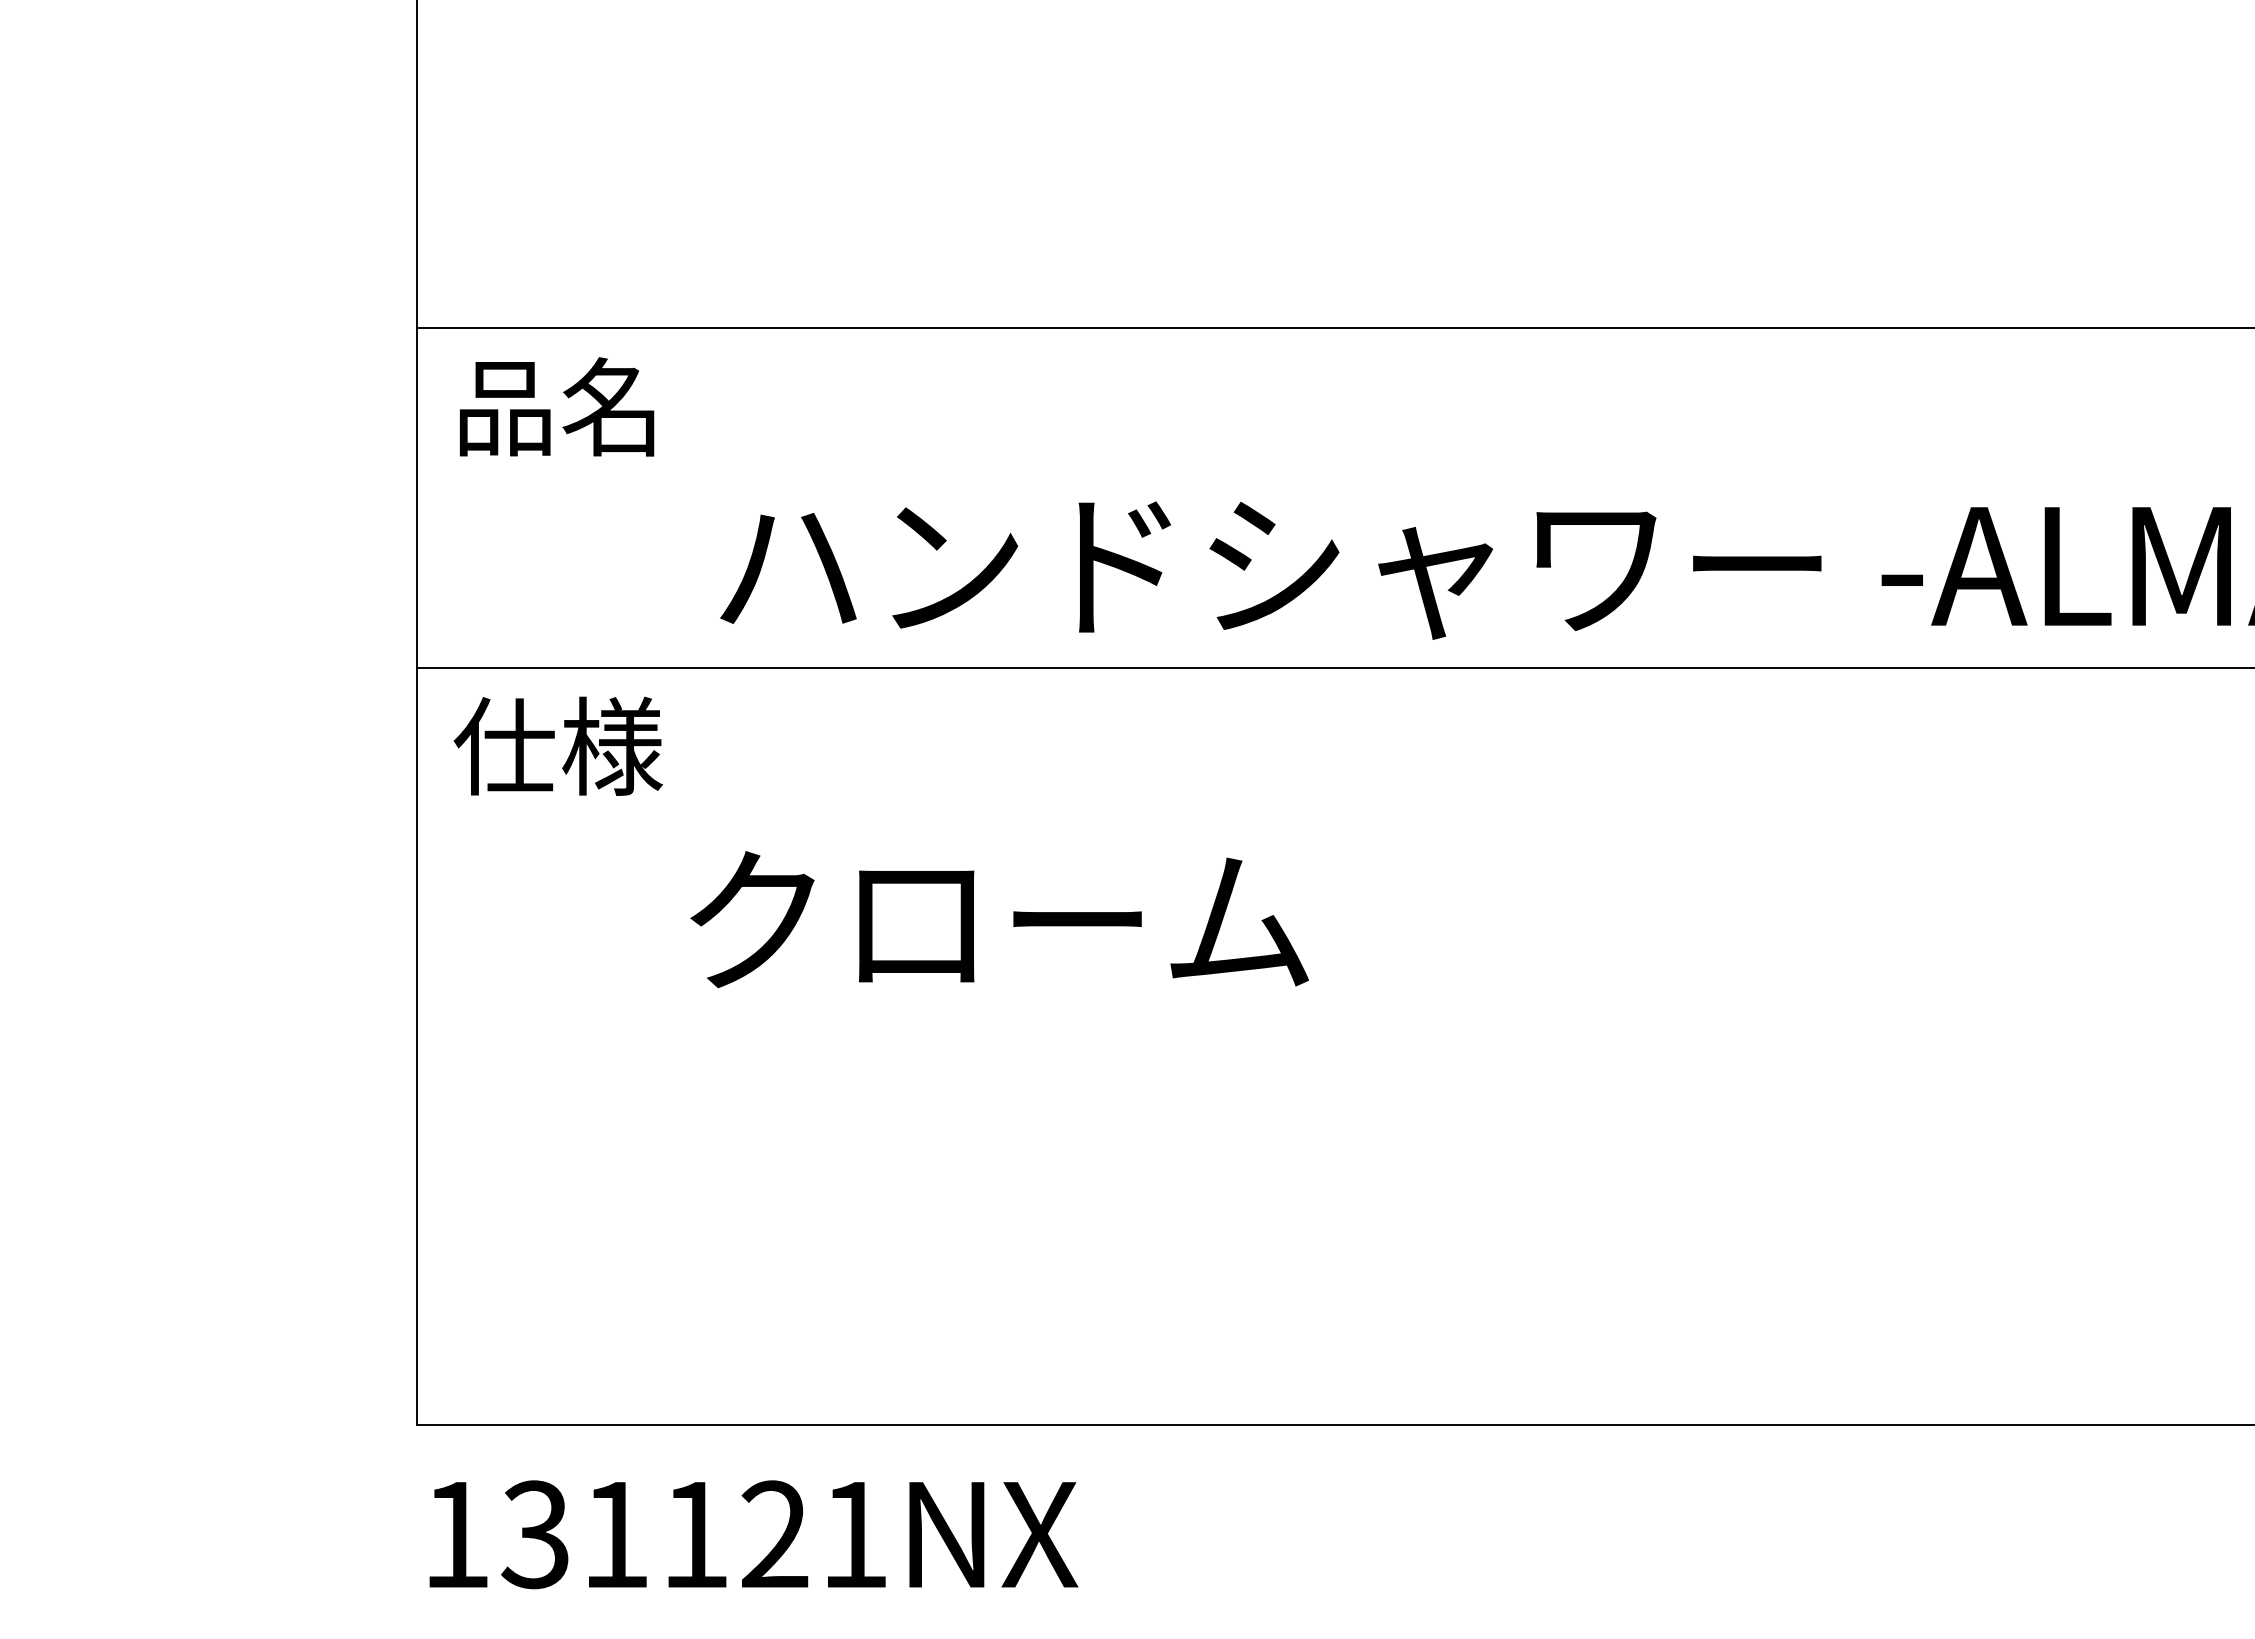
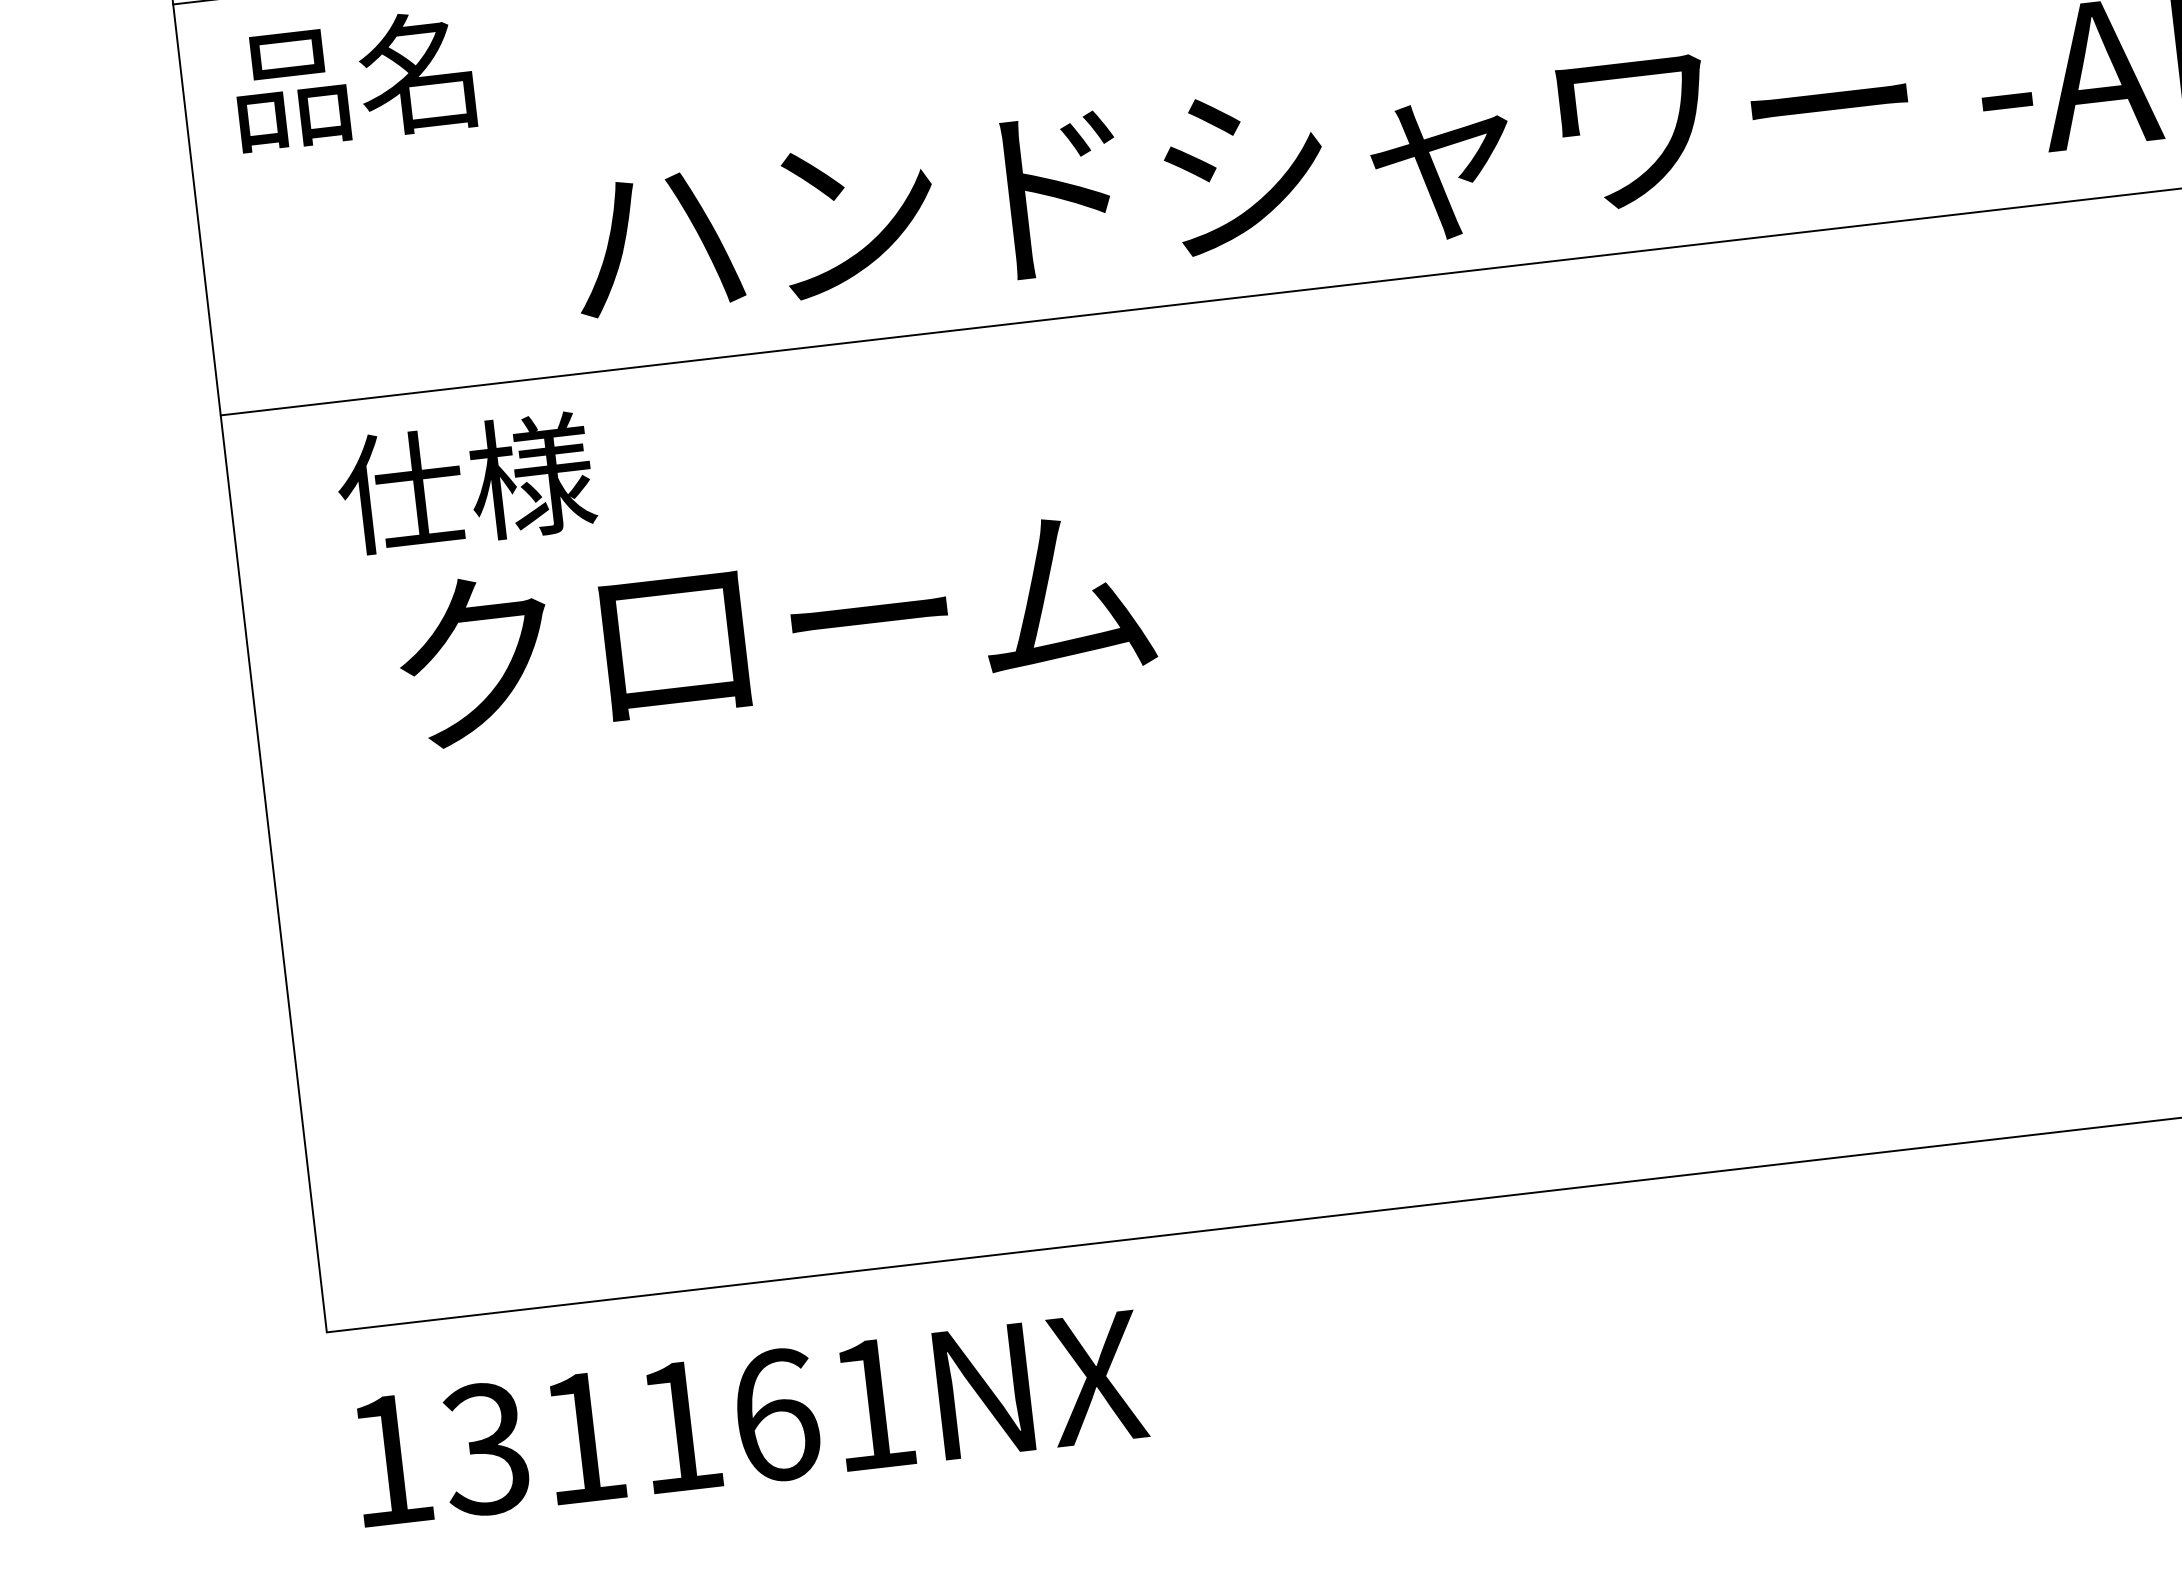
text: (558, 745) -> (465, 482), moved
text: (999, 919) -> (774, 626), moved
text: (775, 1534) -> (776, 1415), 131121NX -> 131161NX

